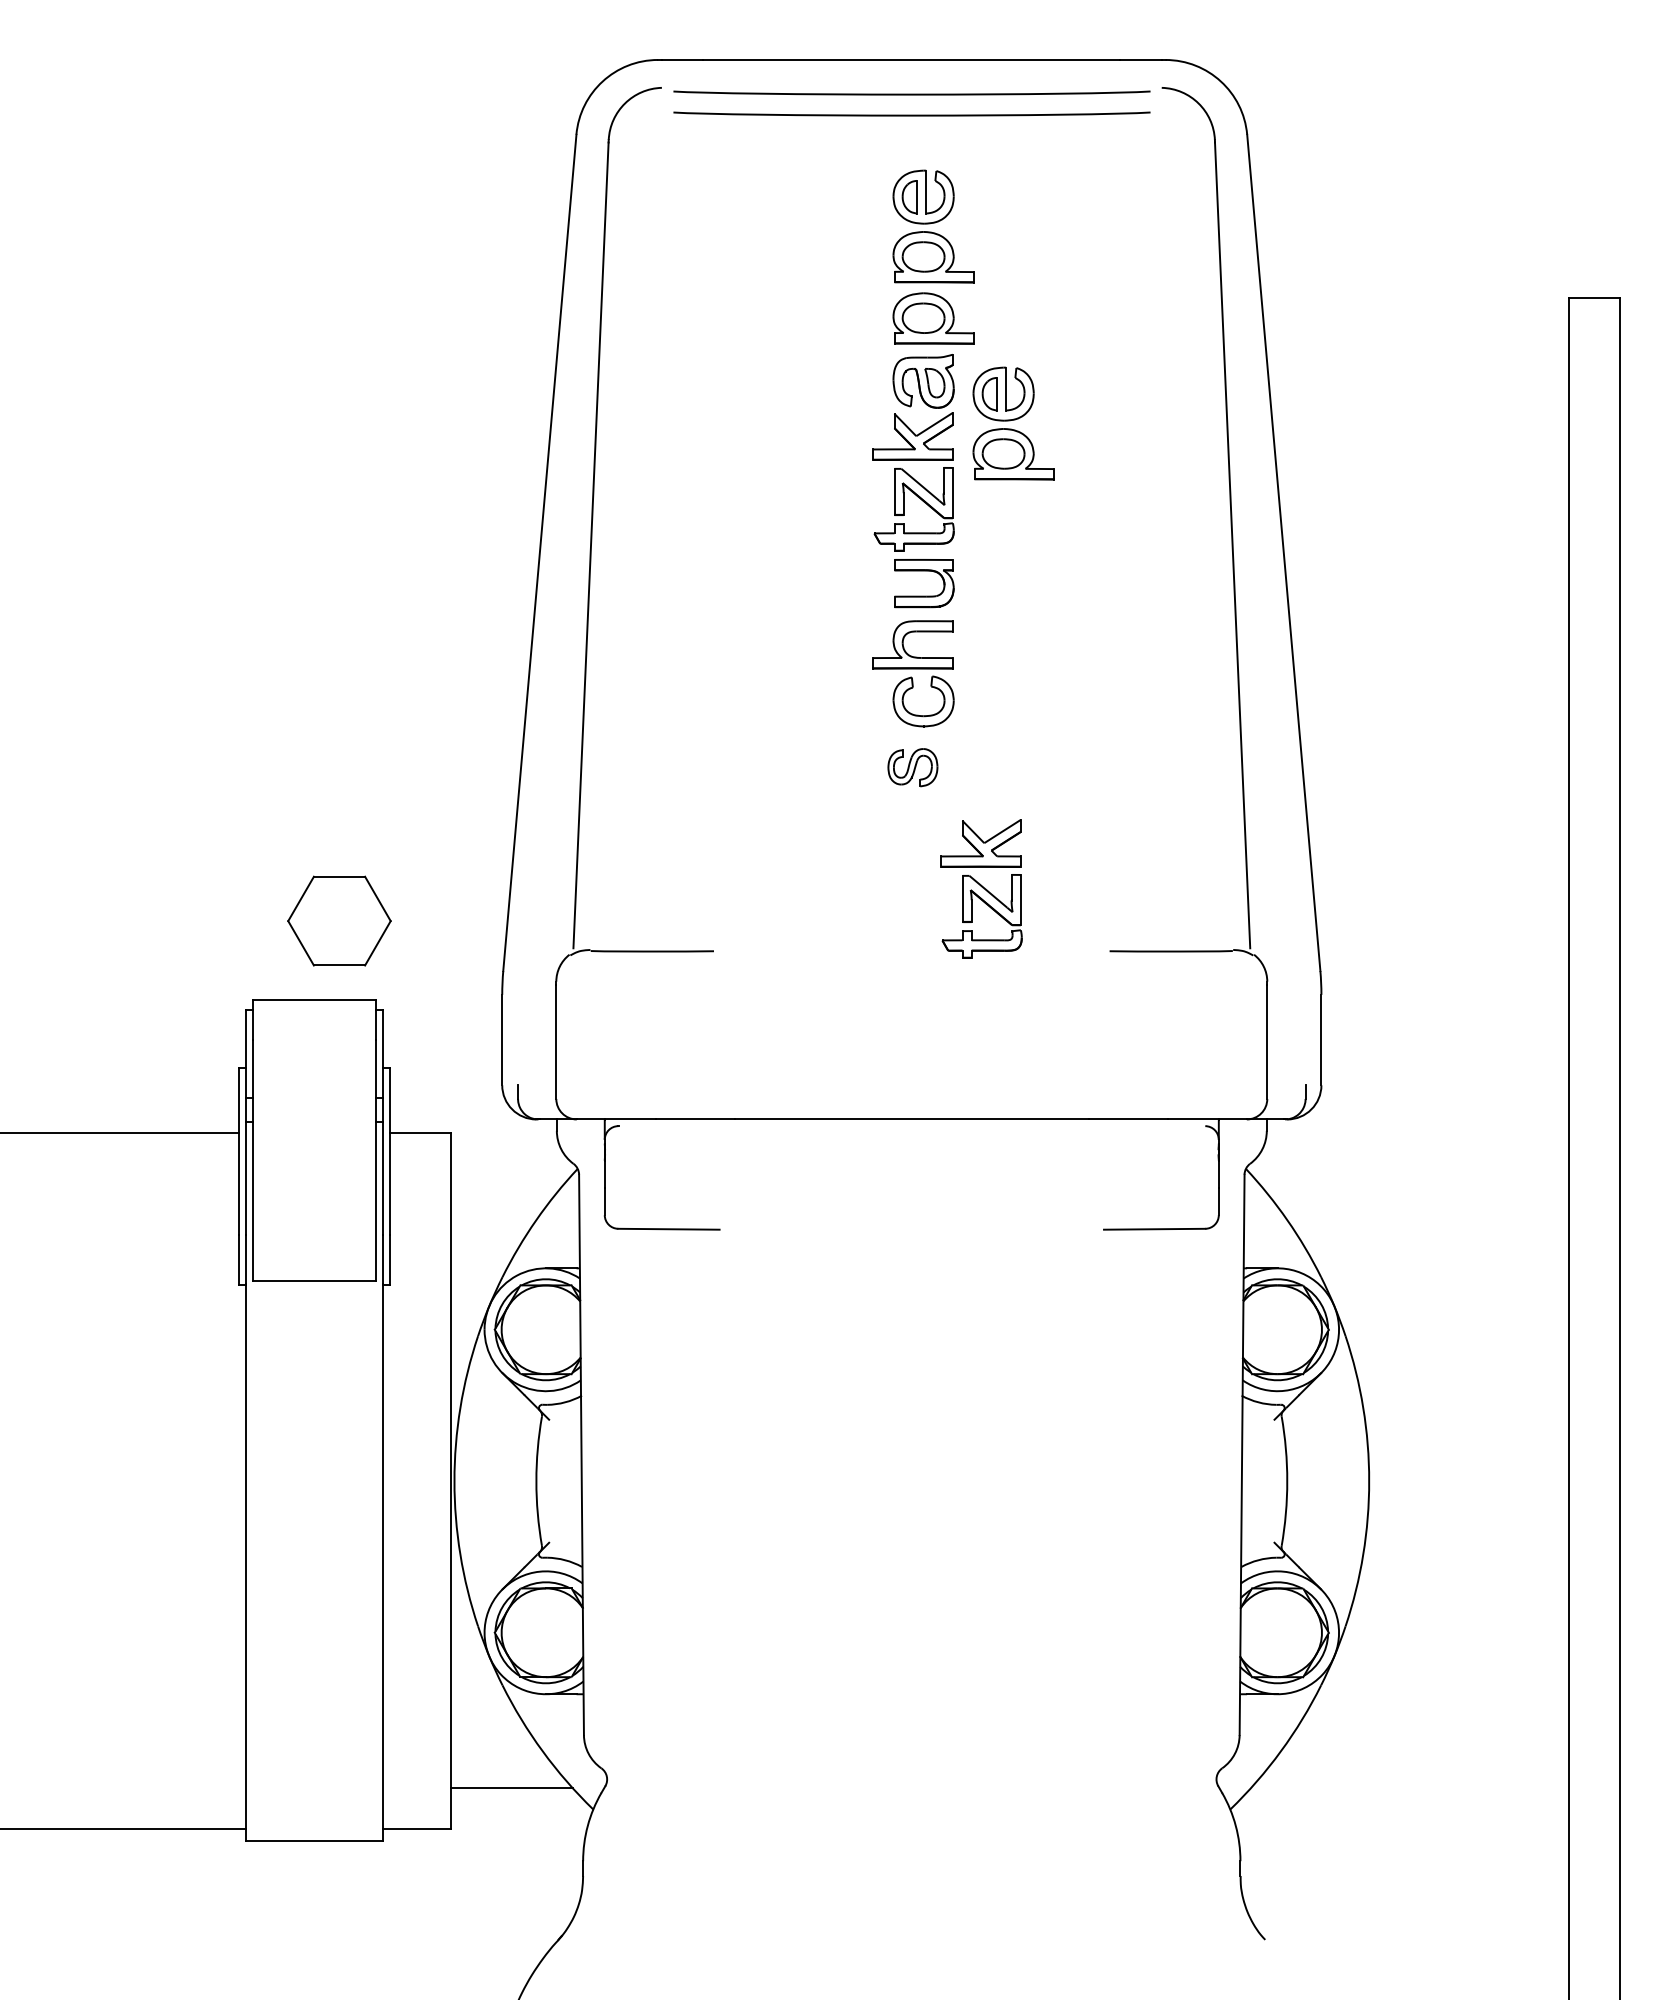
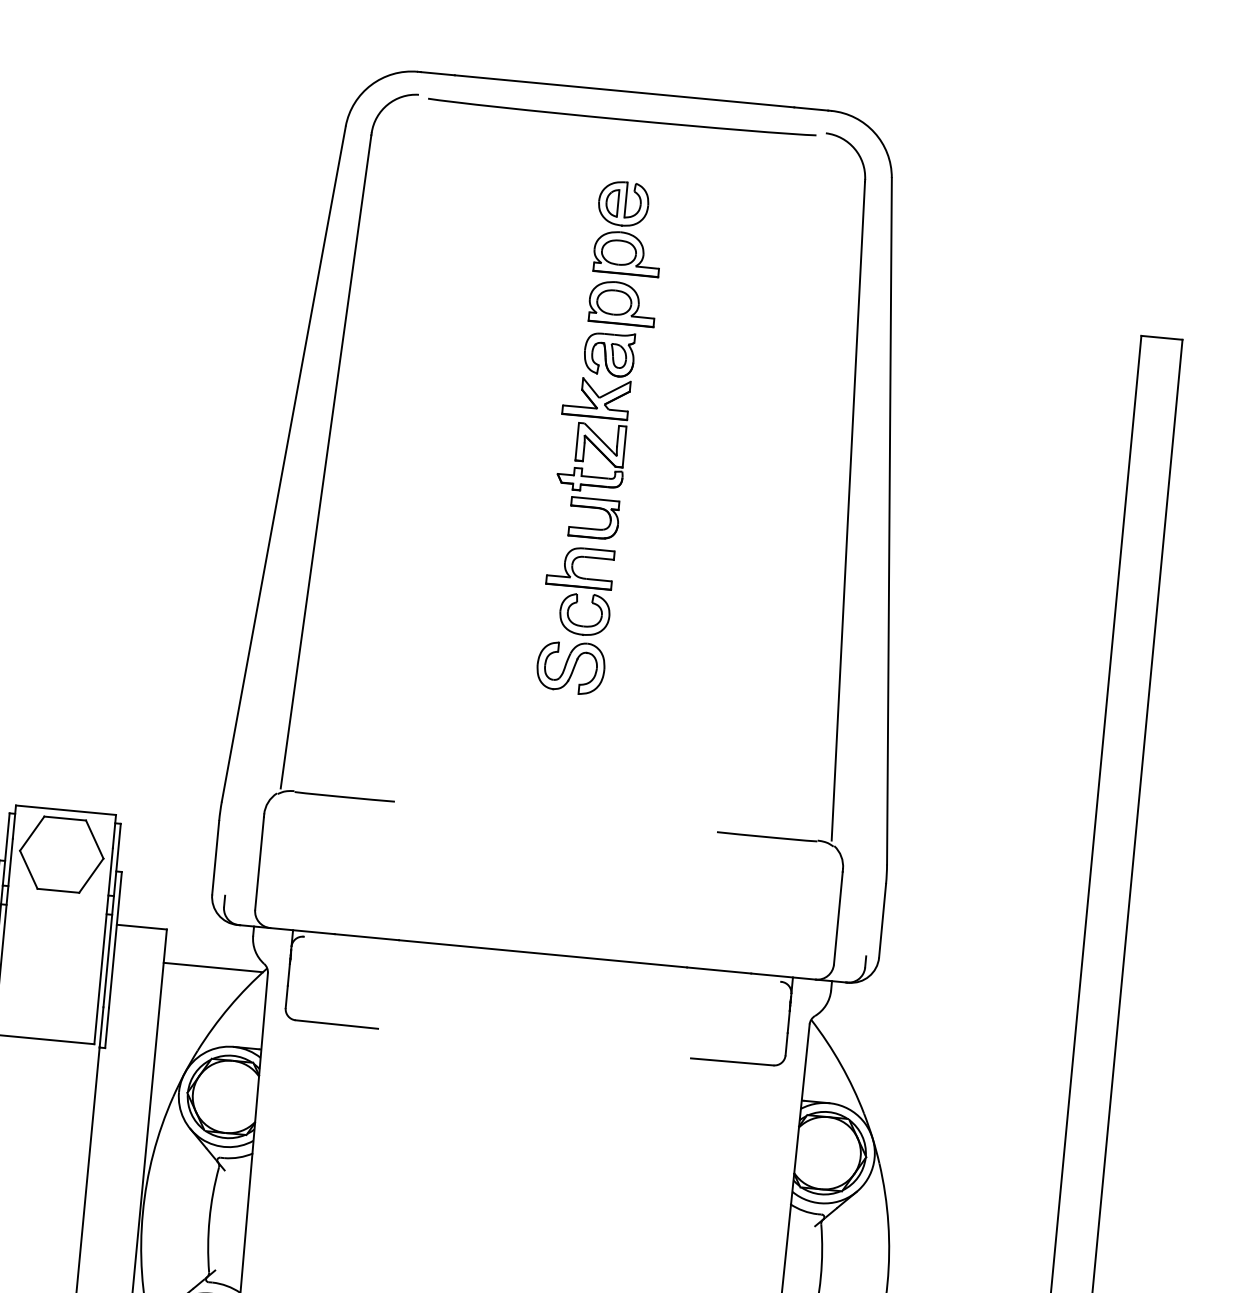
curve: (911, 114) -> (620, 135), removed
part: (1013, 423) -> (679, 395), removed
part: (912, 767) -> (570, 667), size x1.67
part: (981, 888) -> (617, 771), removed
part: (339, 920) -> (61, 854), moved
line: (511, 1174) -> (212, 967), added

